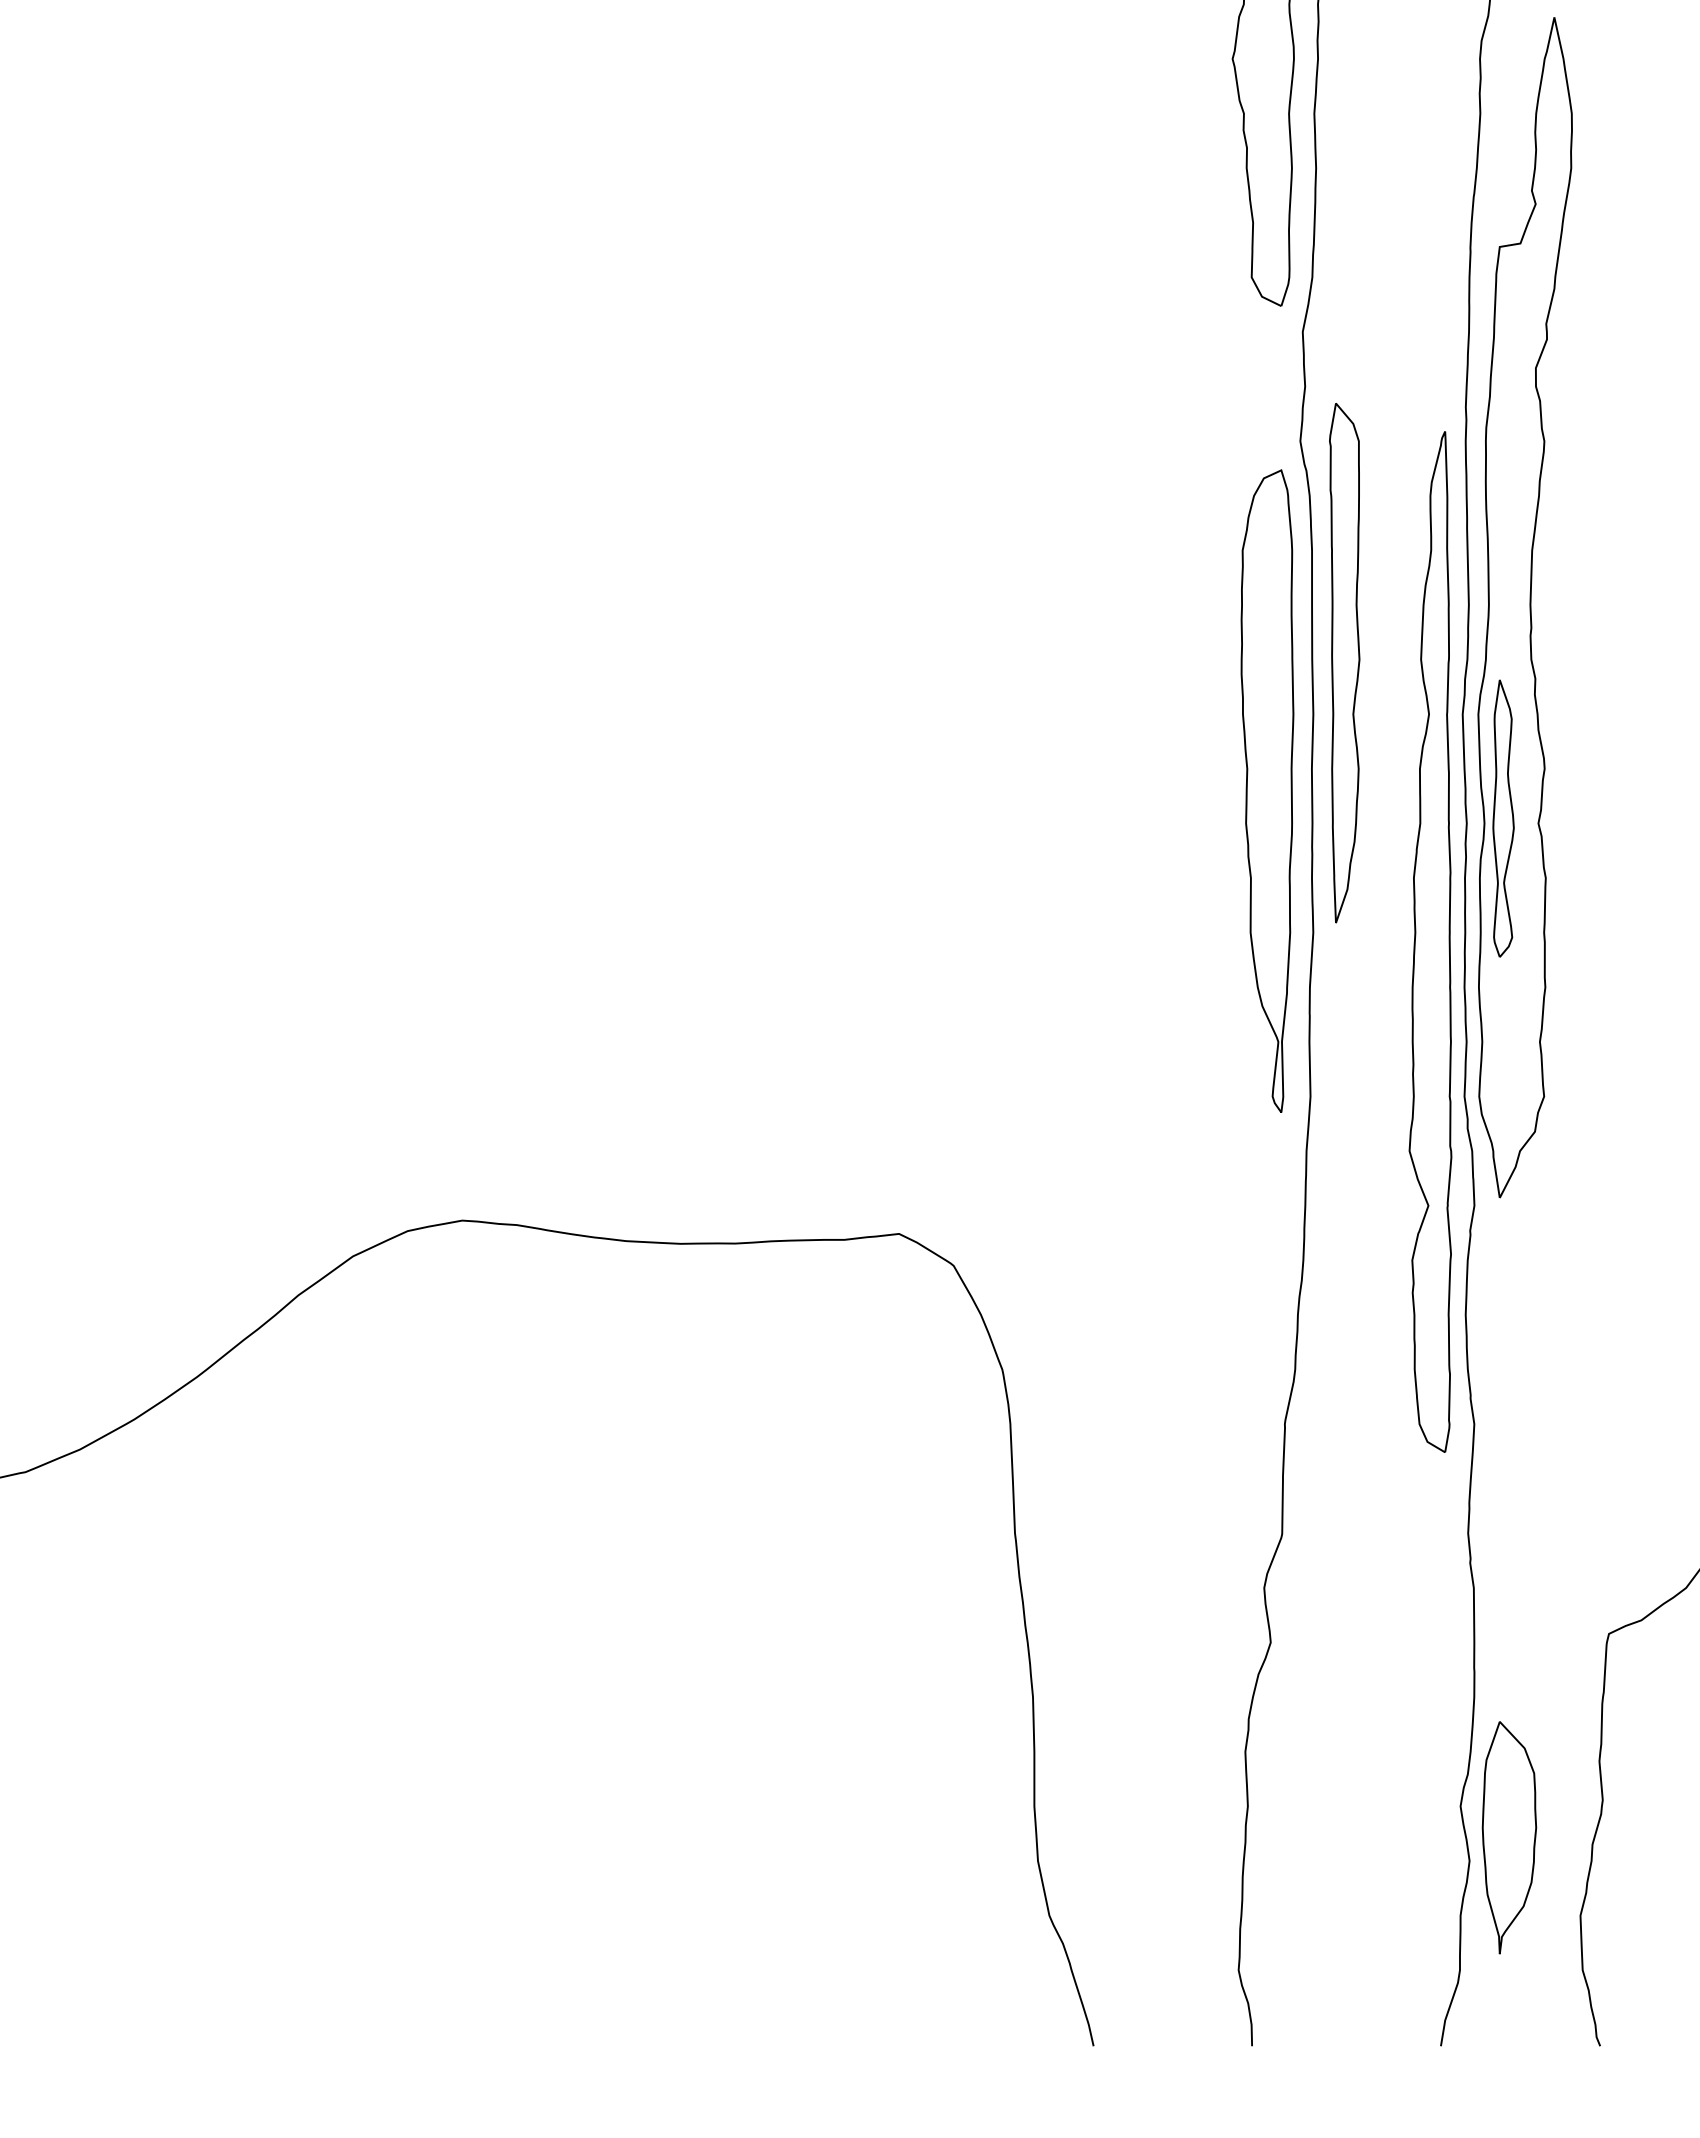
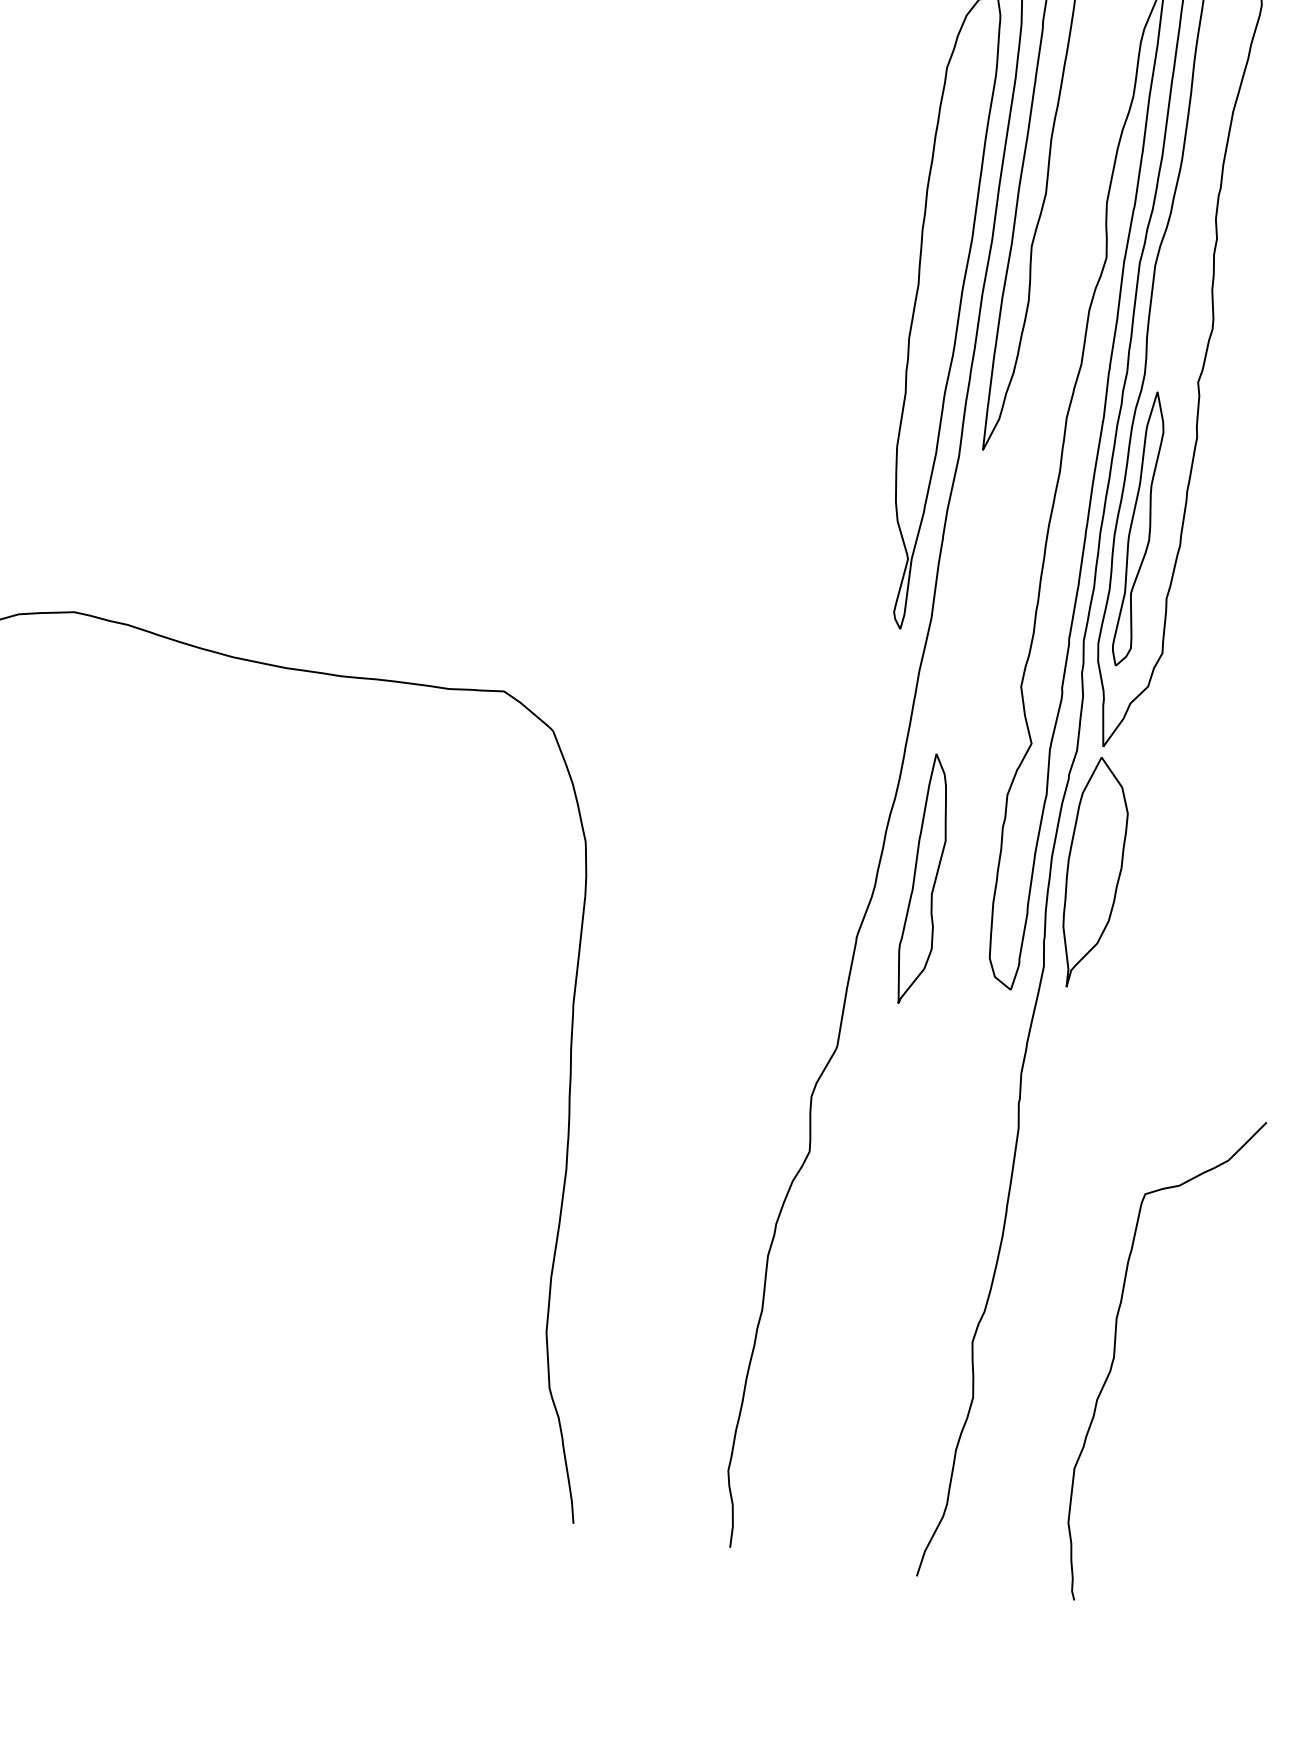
part: (1503, 818) -> (1140, 529), moved
part: (1344, 1355) -> (925, 878), added
part: (1509, 1837) -> (1093, 873), moved

